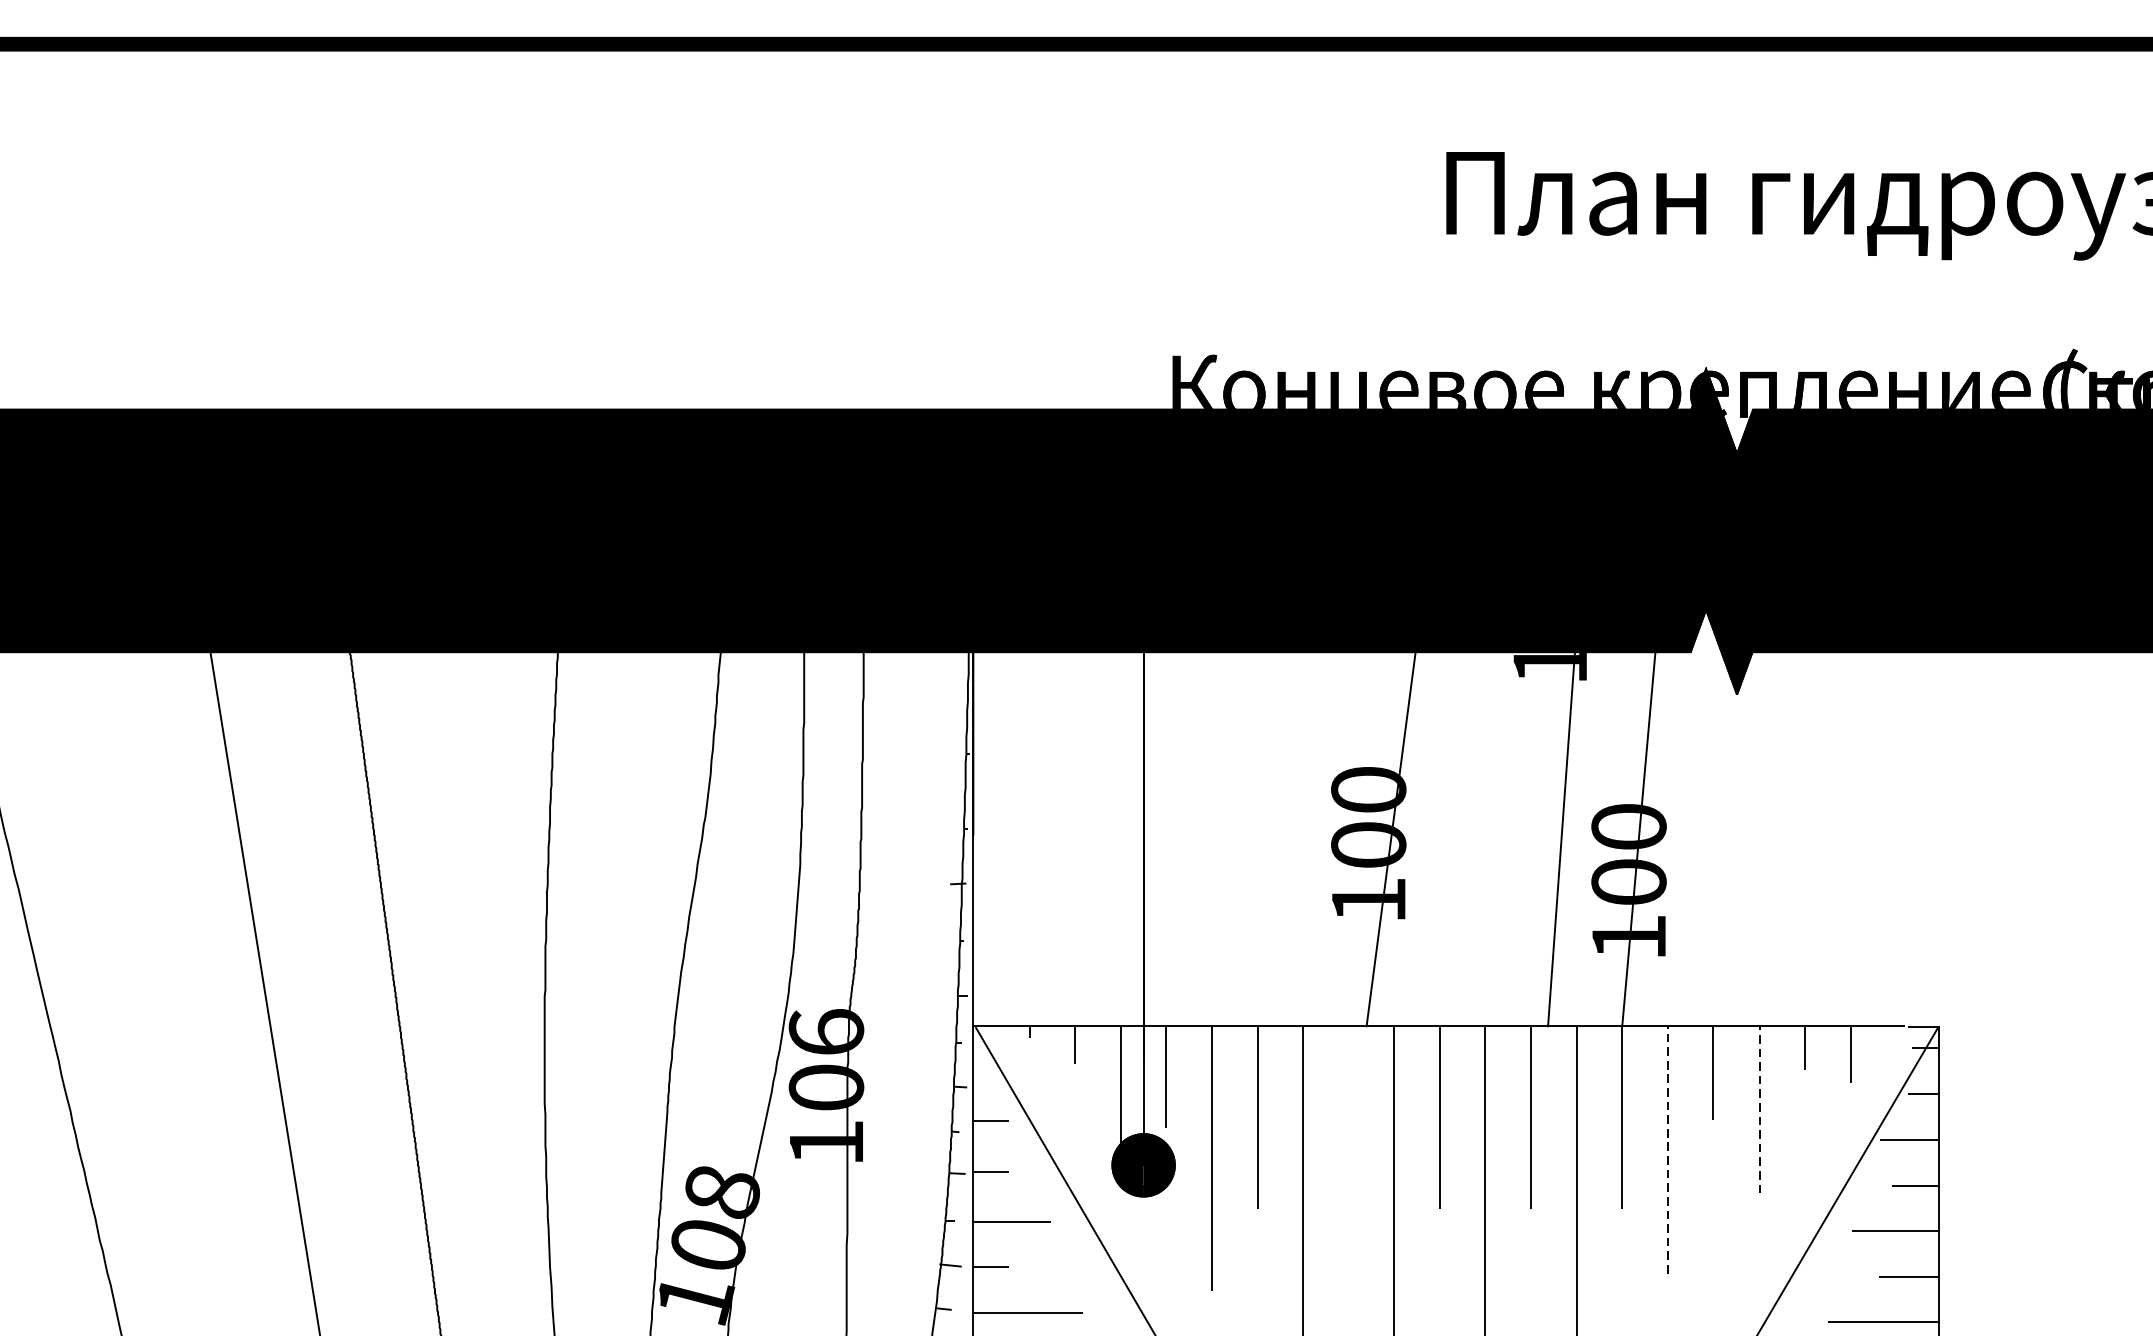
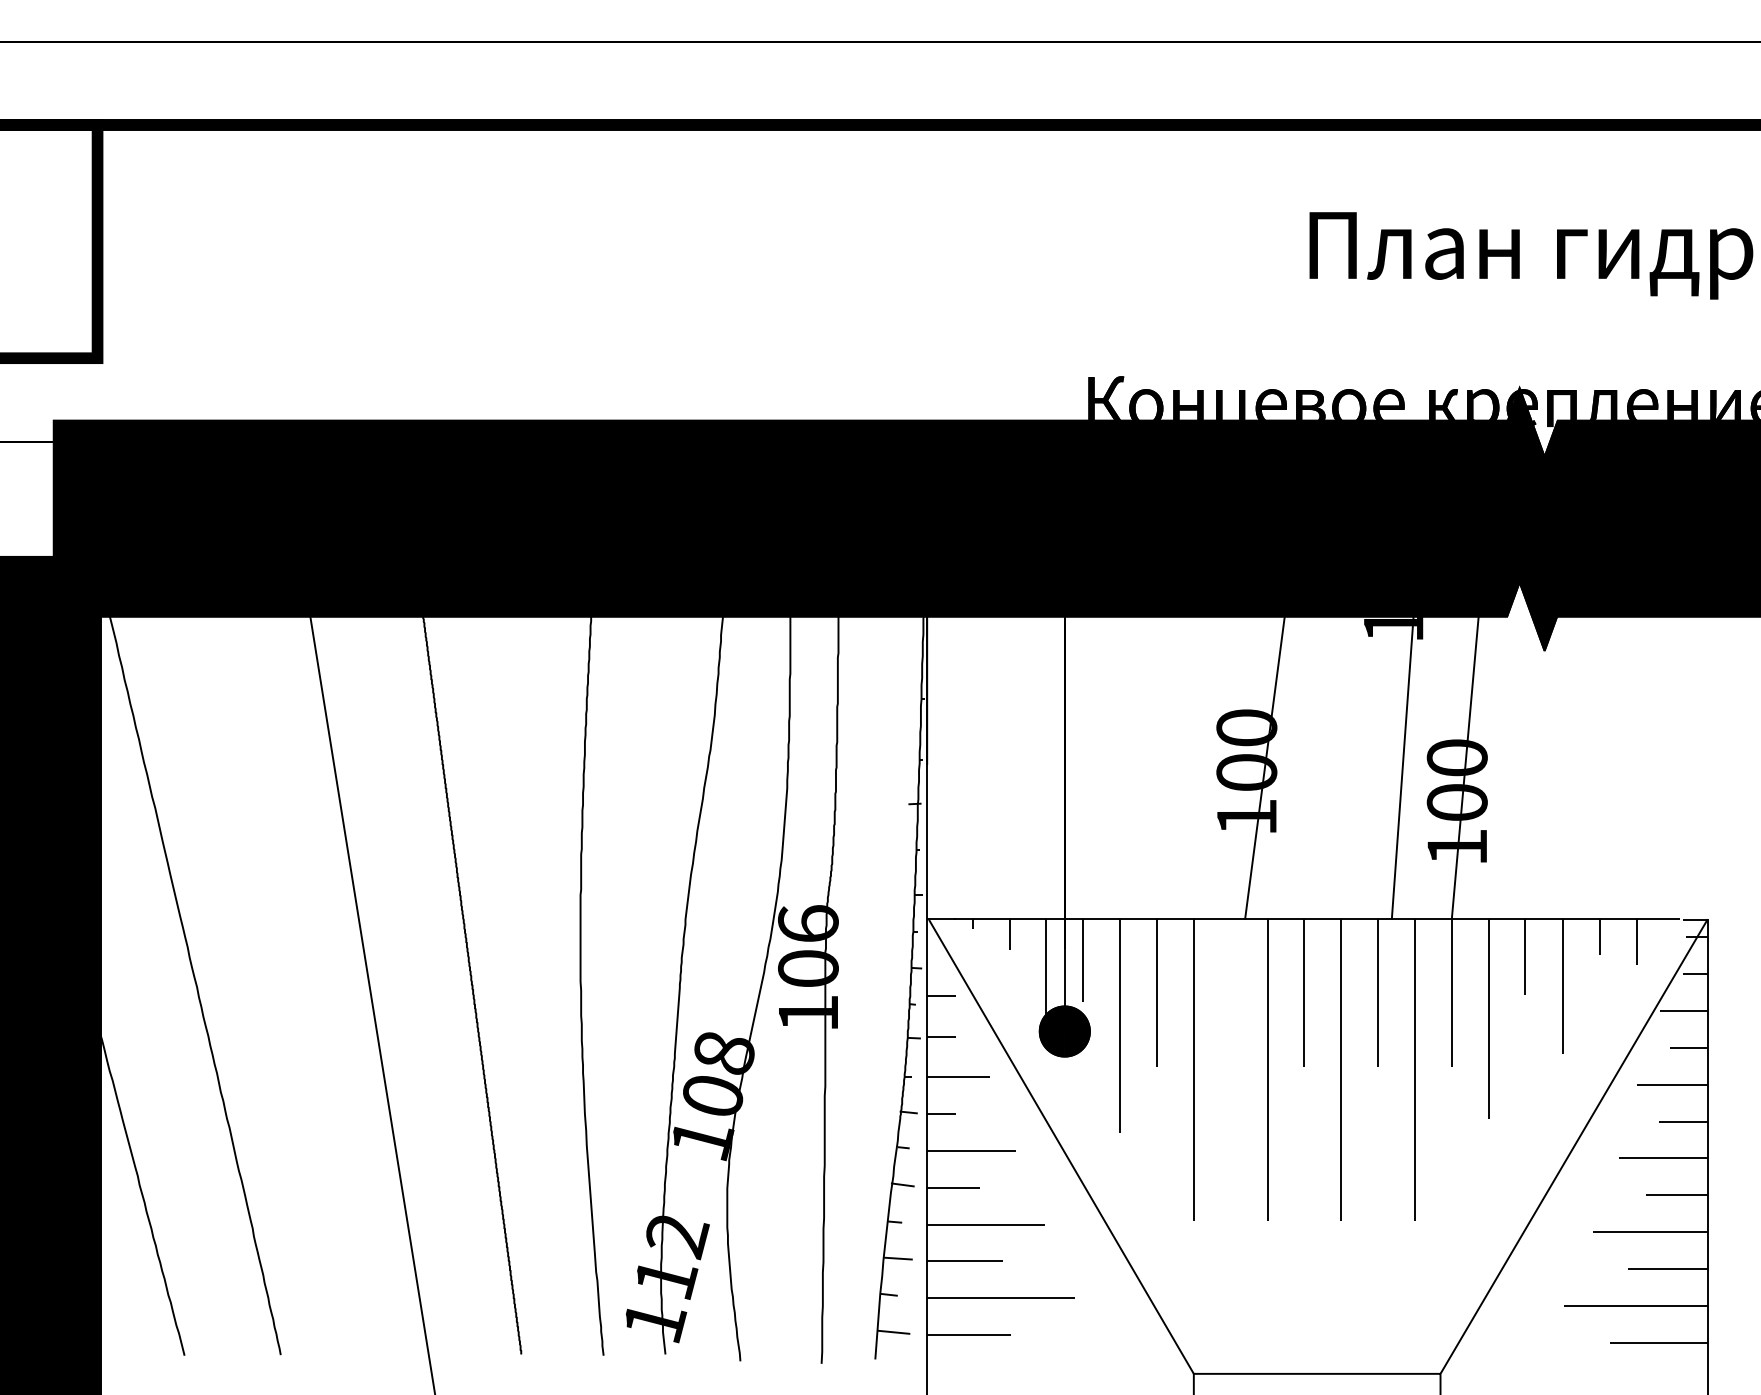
line: (1759, 1109) -> (1562, 986), dashed -> solid
line: (1667, 1150) -> (1488, 1019), dashed -> solid

